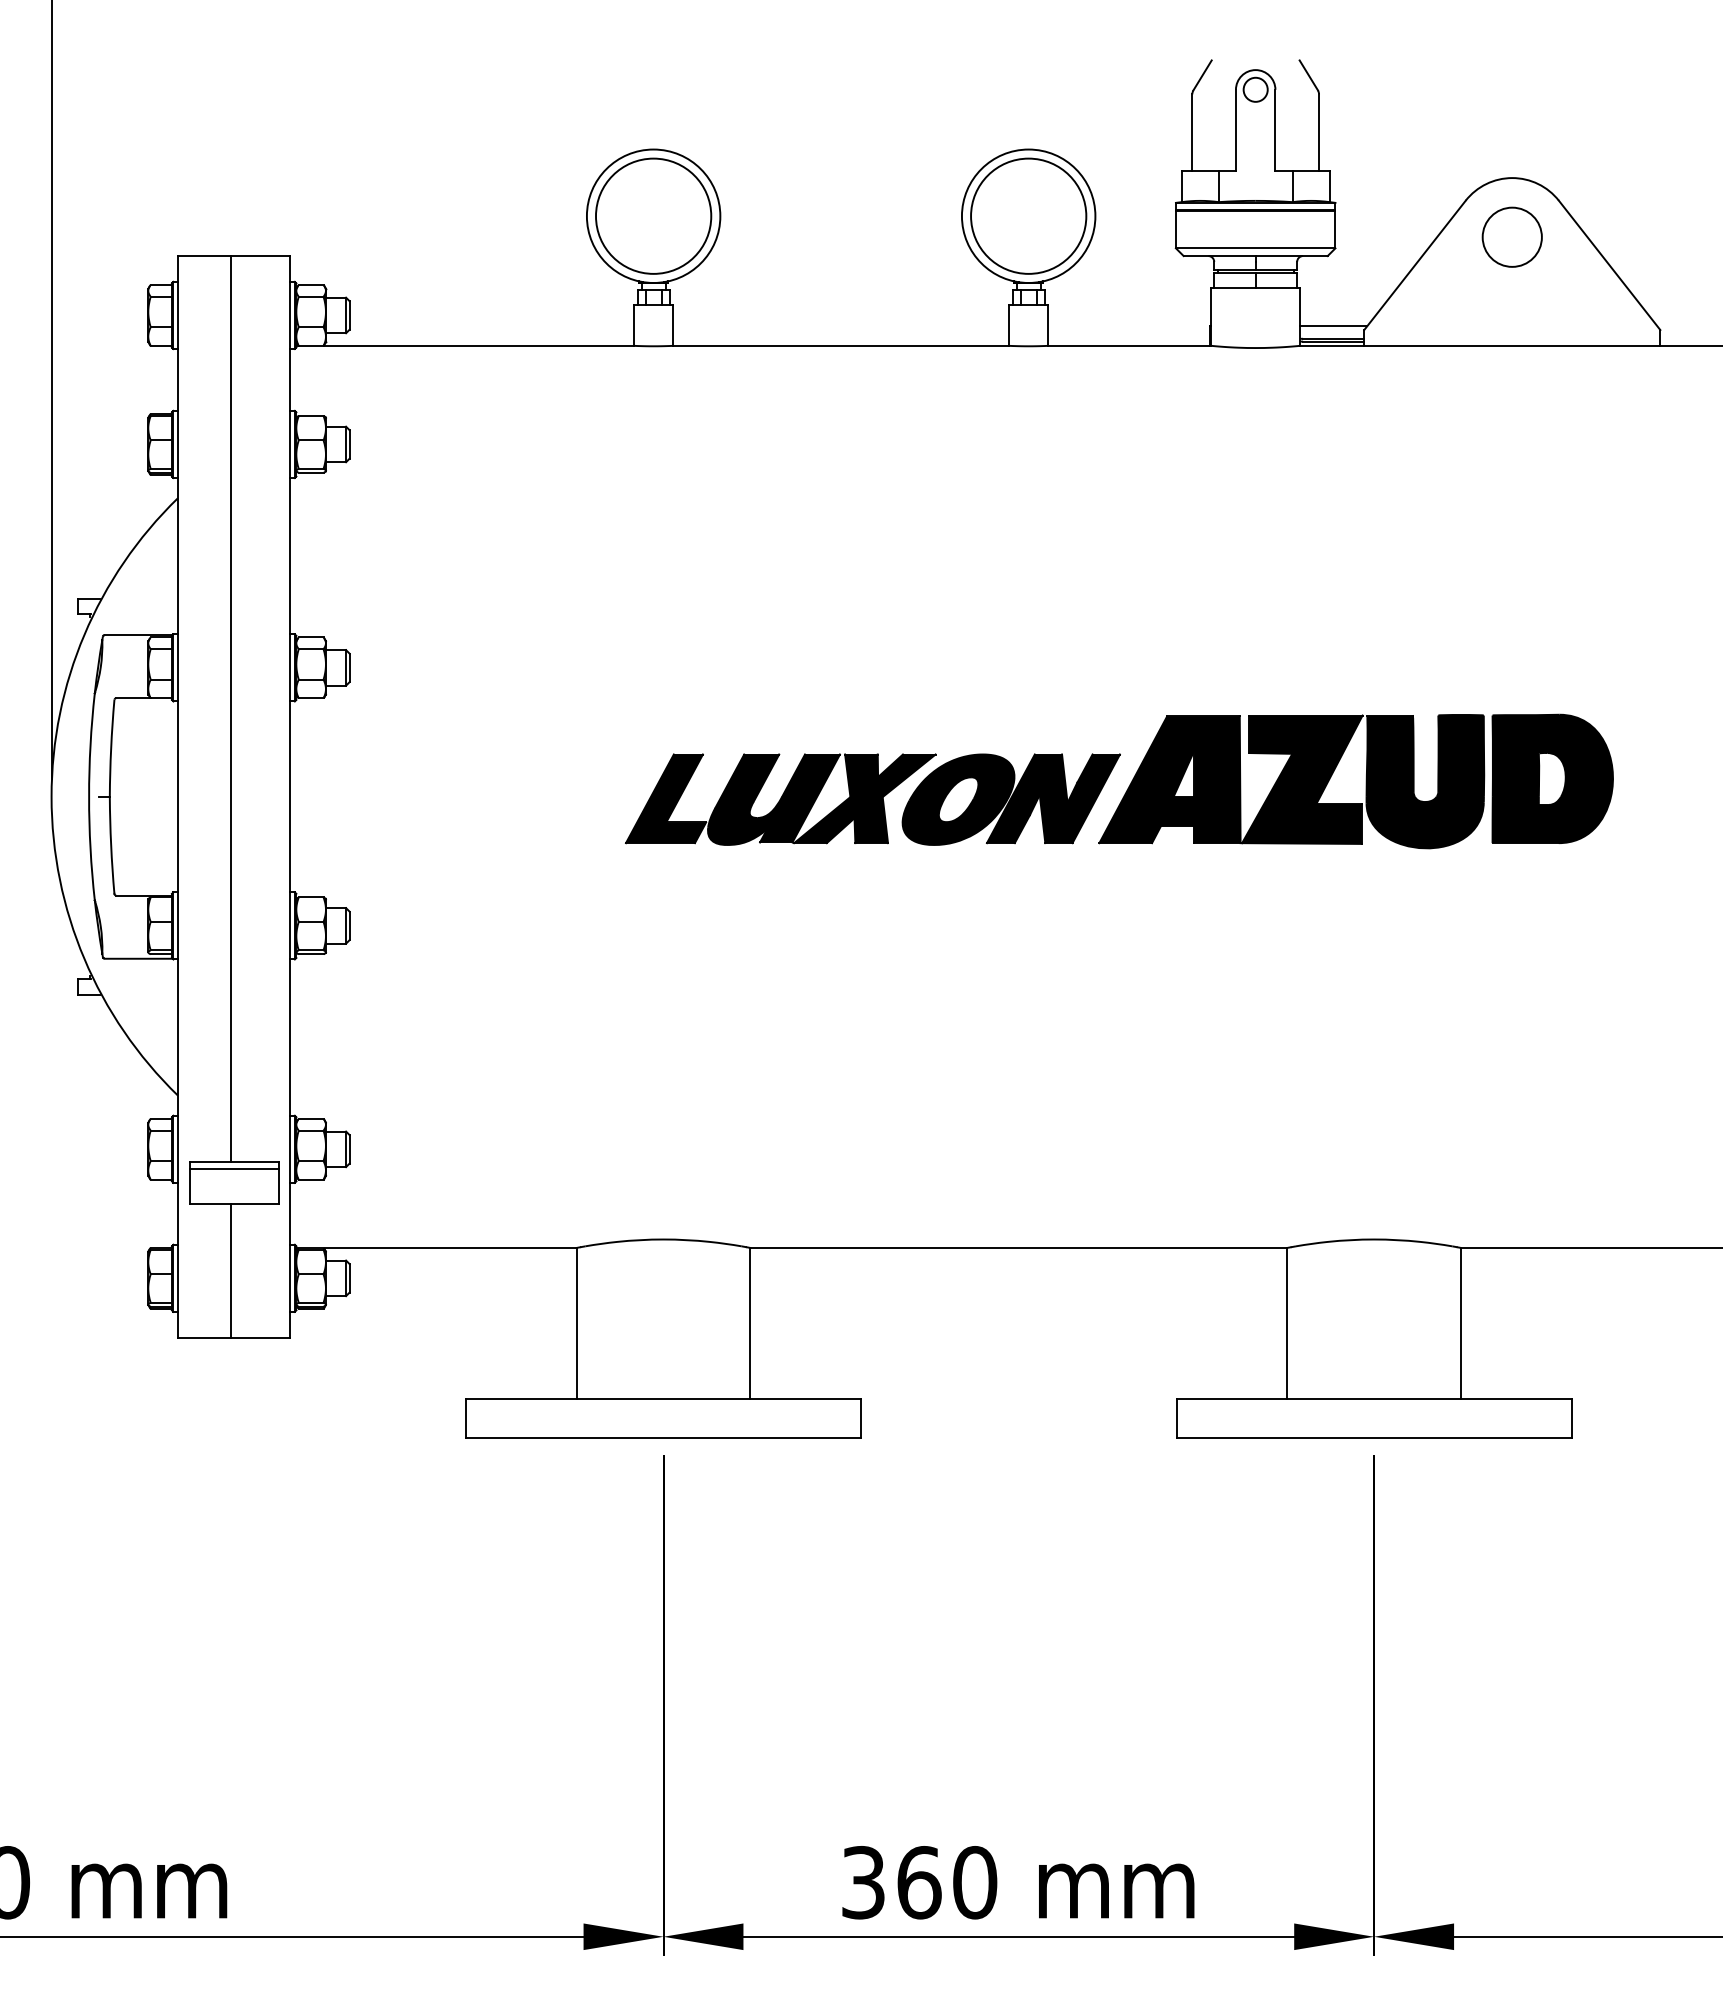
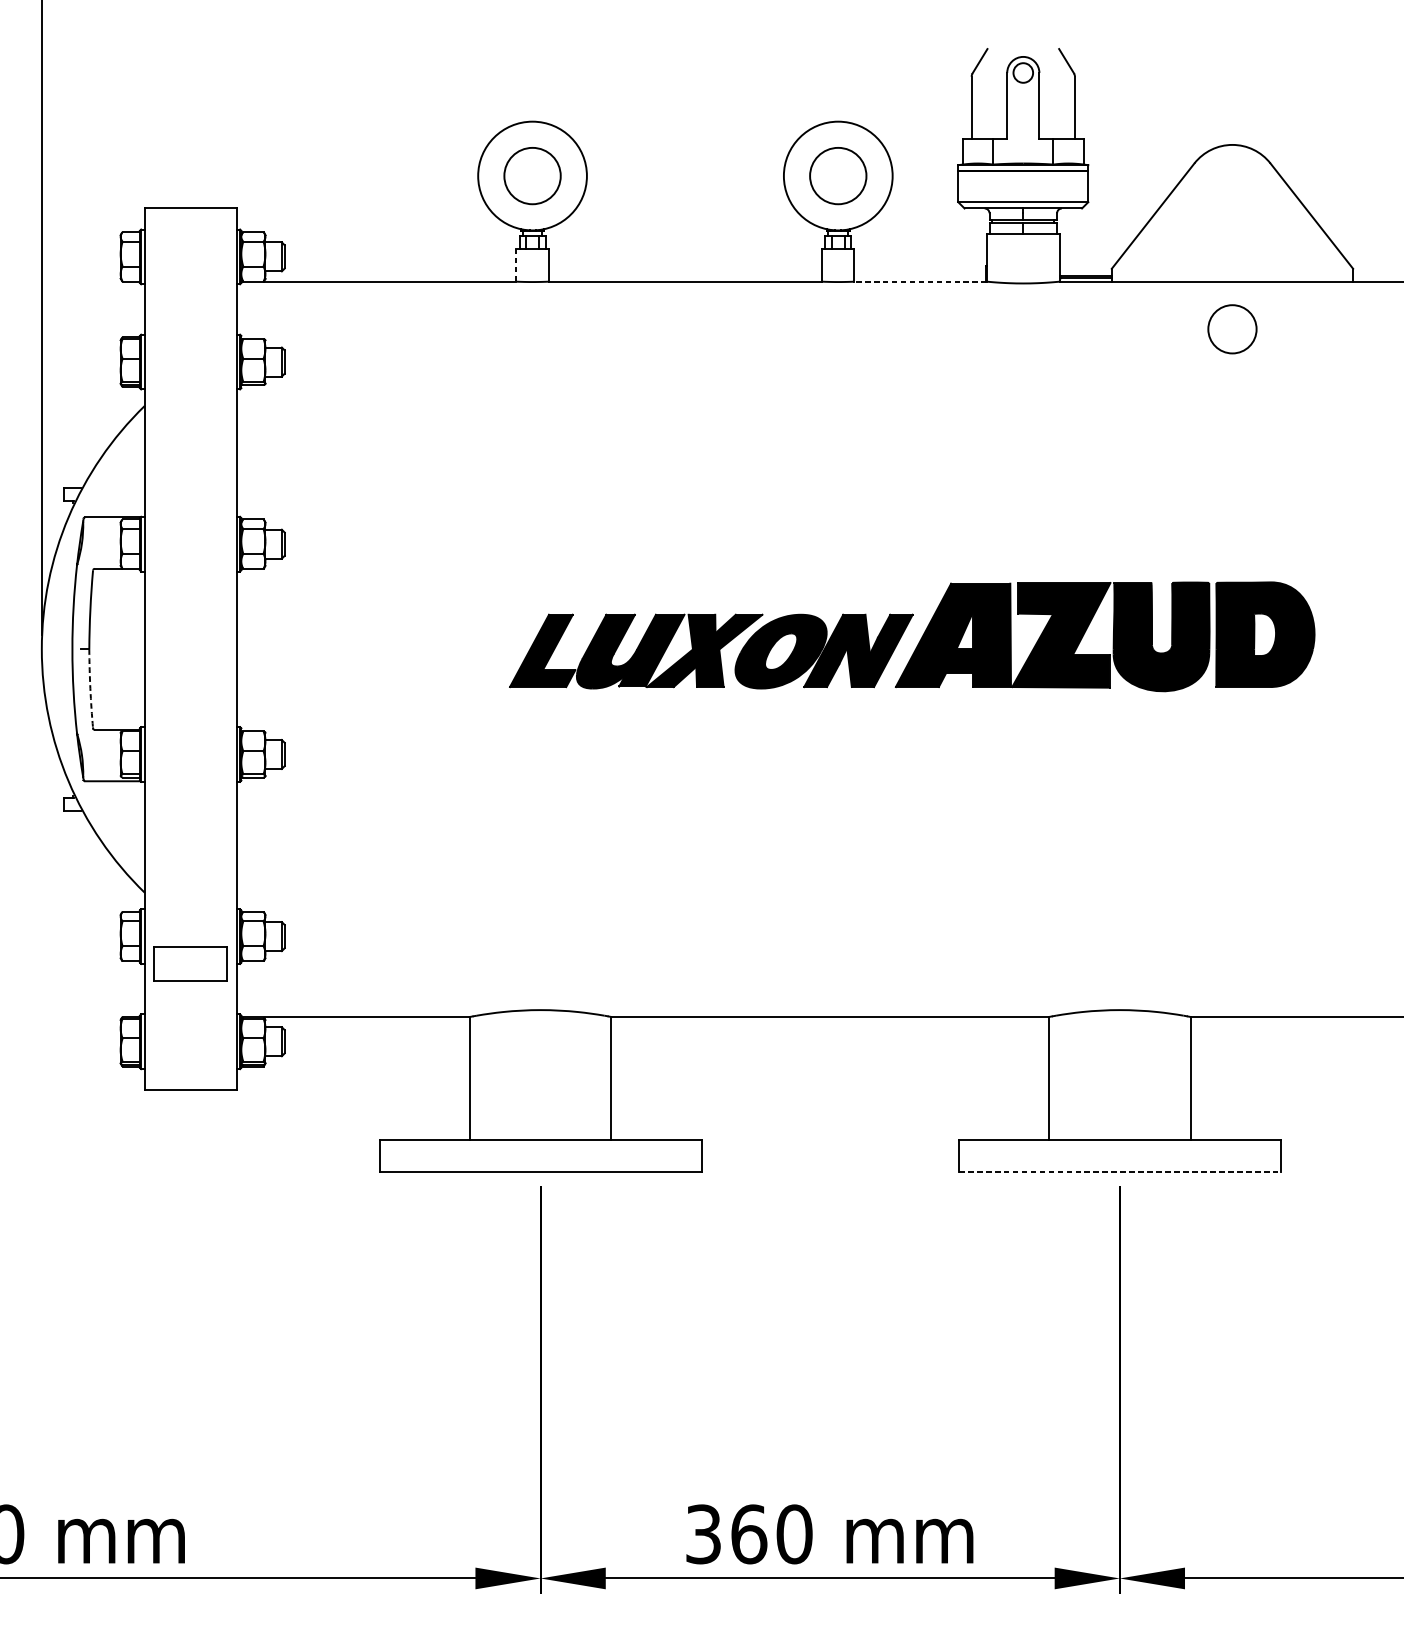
circle: (653, 215) -> (532, 175), size x0.6
circle: (1028, 215) -> (838, 175), size x0.6
circle: (1511, 236) -> (1231, 328), moved
line: (633, 326) -> (516, 265), solid -> dashed
line: (1333, 326) -> (1086, 265), removed
line: (1129, 345) -> (920, 281), solid -> dashed
line: (231, 708) -> (188, 577), removed
arc: (111, 845) -> (90, 688), solid -> dashed
line: (233, 1168) -> (190, 952), removed
line: (231, 1270) -> (188, 1035), removed
line: (1374, 1438) -> (1120, 1172), solid -> dashed

